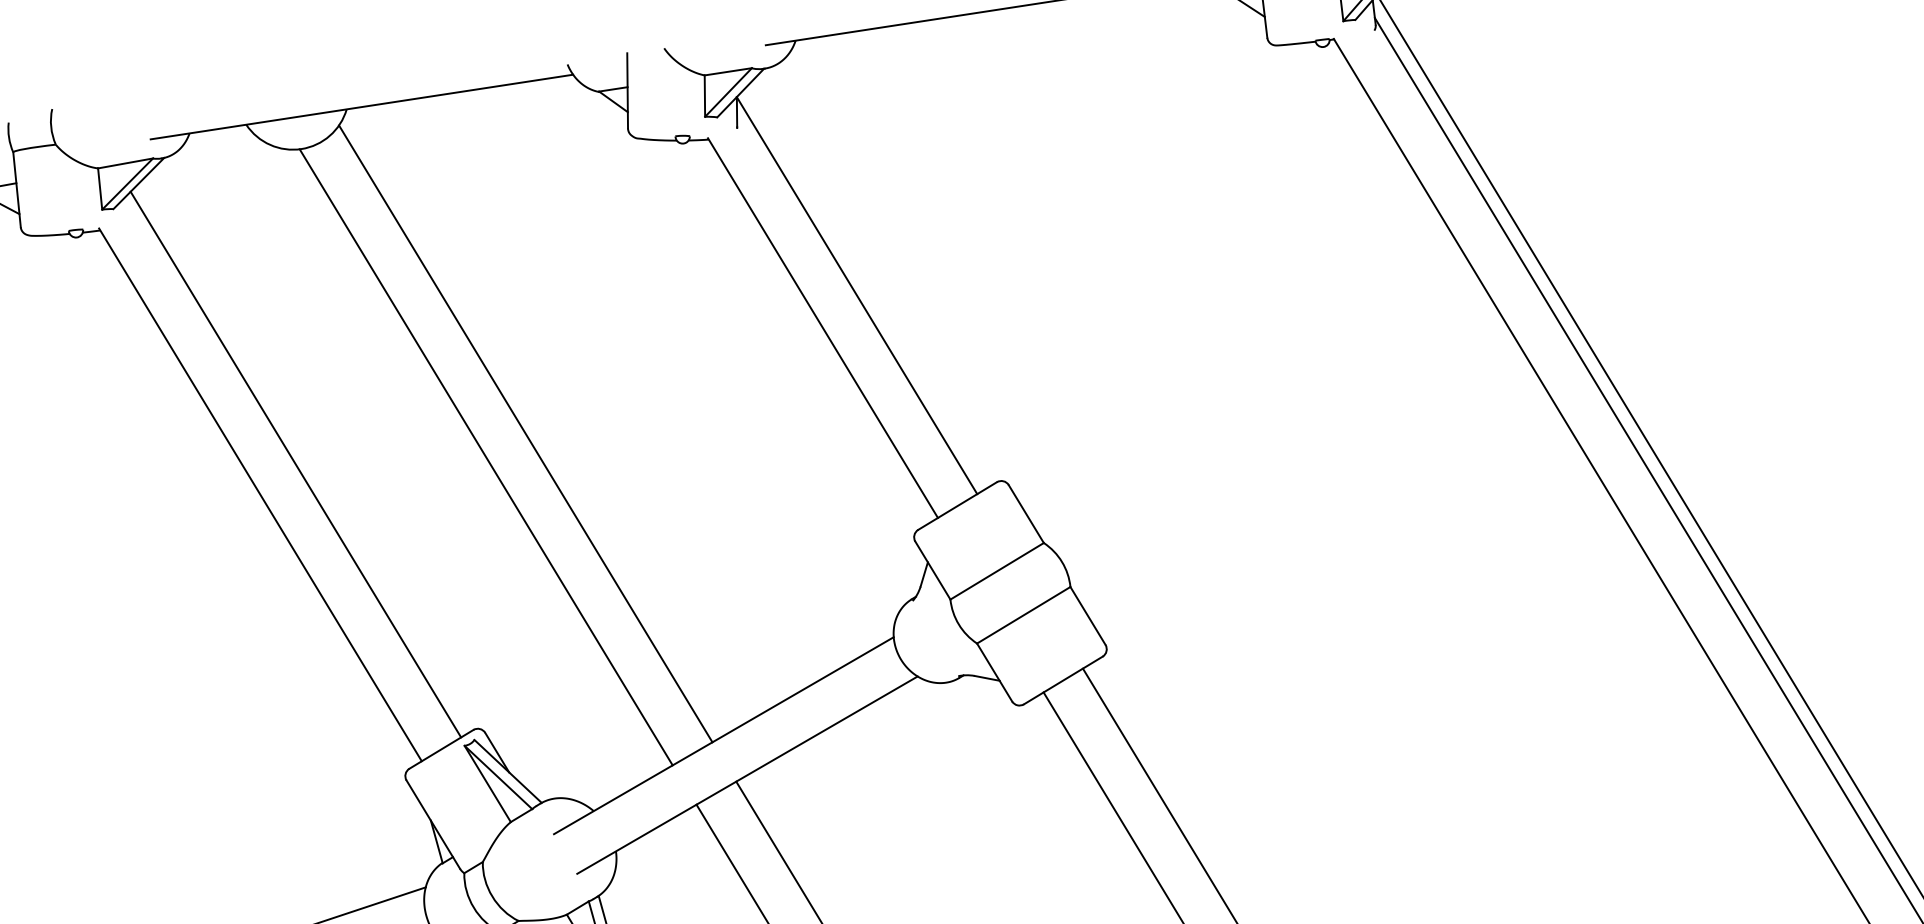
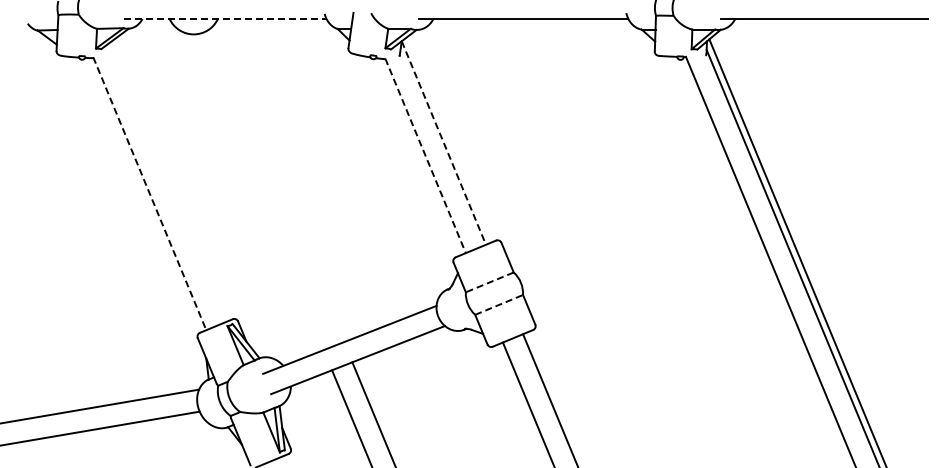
line: (362, 107) -> (225, 19), solid -> dashed
line: (858, 296) -> (444, 143), solid -> dashed
line: (823, 329) -> (425, 156), solid -> dashed
line: (525, 434) -> (278, 184), removed
line: (484, 458) -> (257, 192), removed
line: (295, 463) -> (168, 181), removed
line: (259, 494) -> (149, 193), solid -> dashed
line: (996, 571) -> (489, 282), solid -> dashed
line: (1024, 614) -> (499, 304), solid -> dashed

